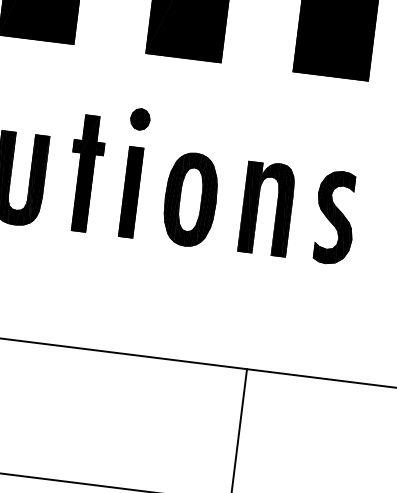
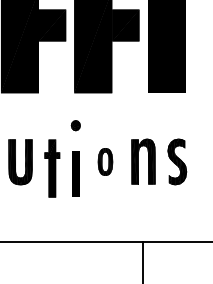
part: (86, 173) -> (52, 168), moved
part: (130, 191) -> (75, 173), moved
part: (190, 198) -> (105, 161), size x0.6

